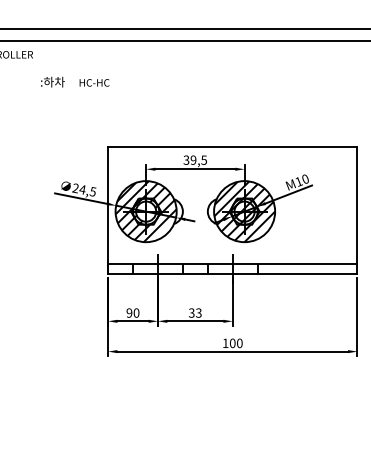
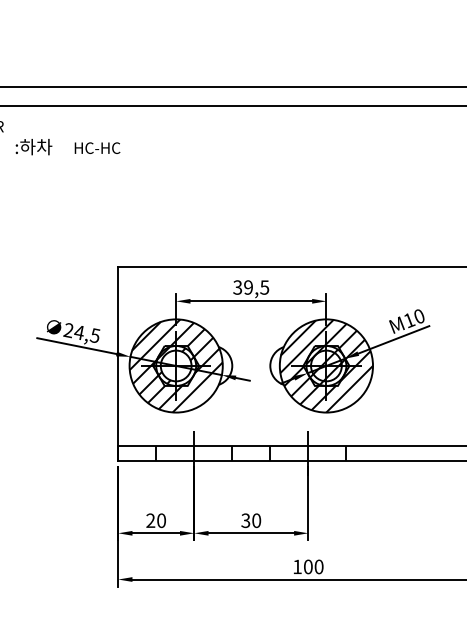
text: (75, 81) -> (68, 146), moved
text: (198, 312) -> (256, 519), 33 -> 30
text: (129, 313) -> (150, 521), 90 -> 20

